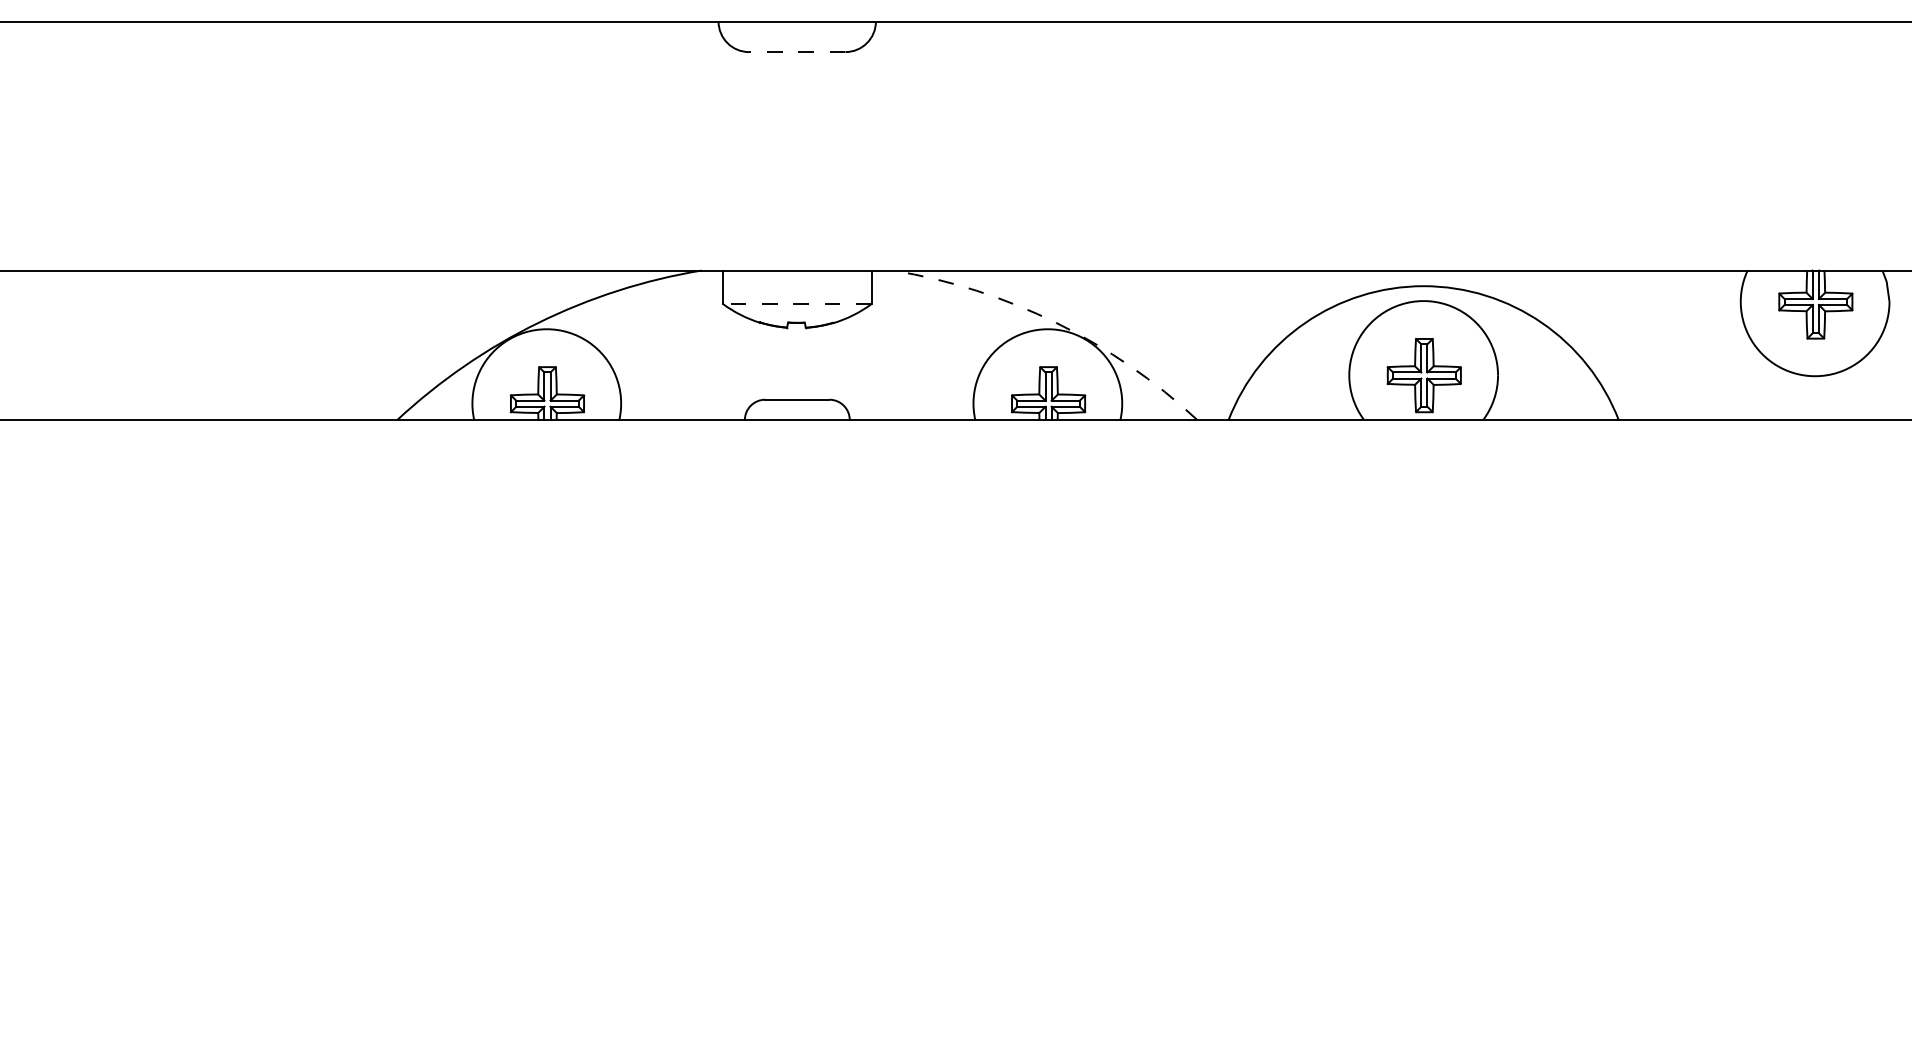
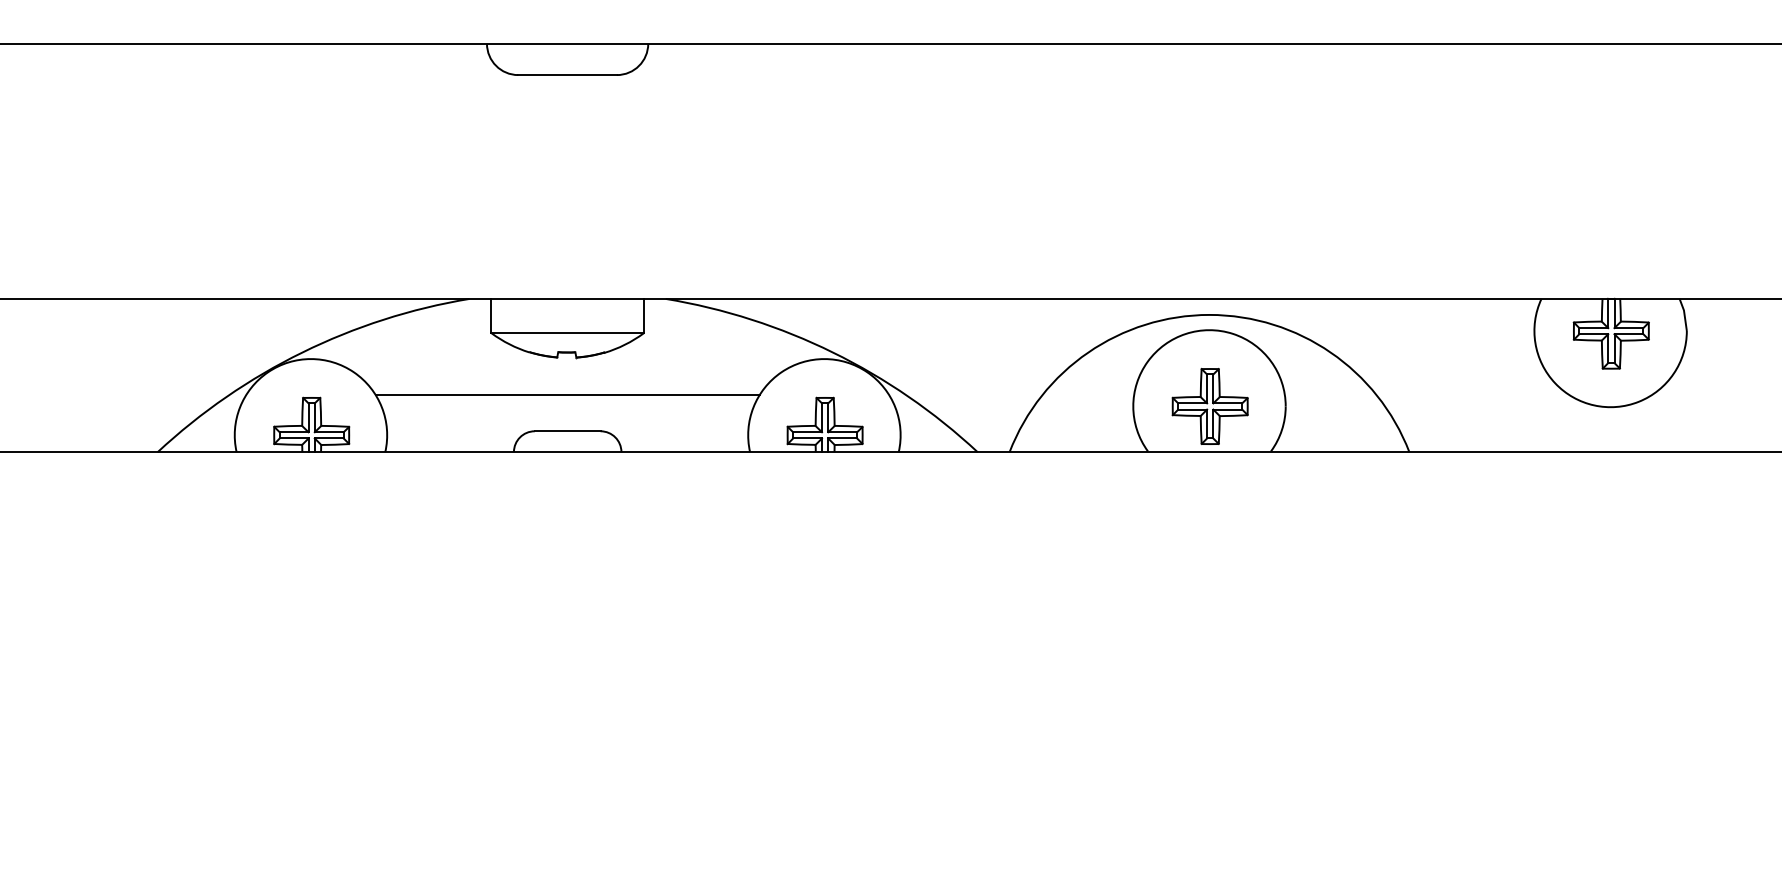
line: (796, 52) -> (566, 75), dashed -> solid
line: (796, 303) -> (566, 332), dashed -> solid
arc: (1056, 322) -> (833, 352), dashed -> solid
line: (796, 364) -> (566, 395), added

